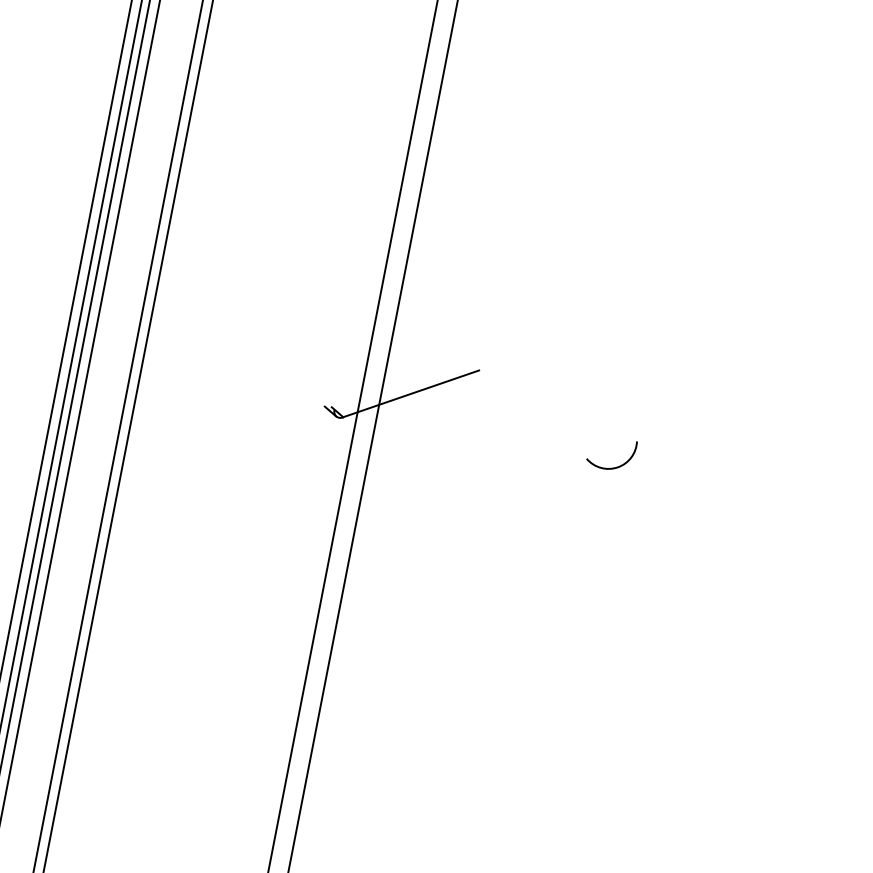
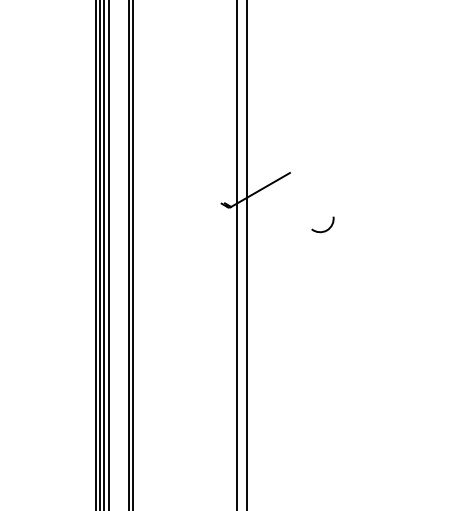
arc: (610, 466) -> (323, 230), moved

